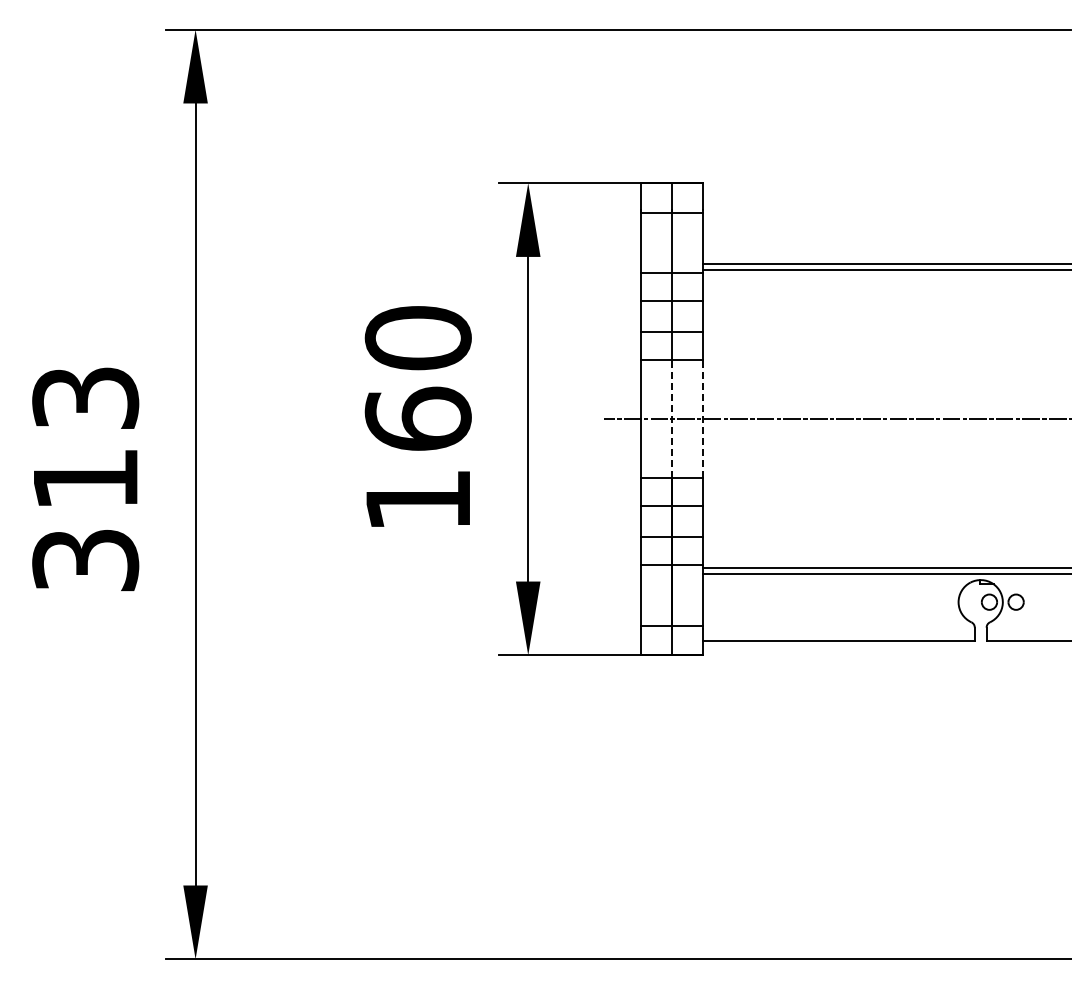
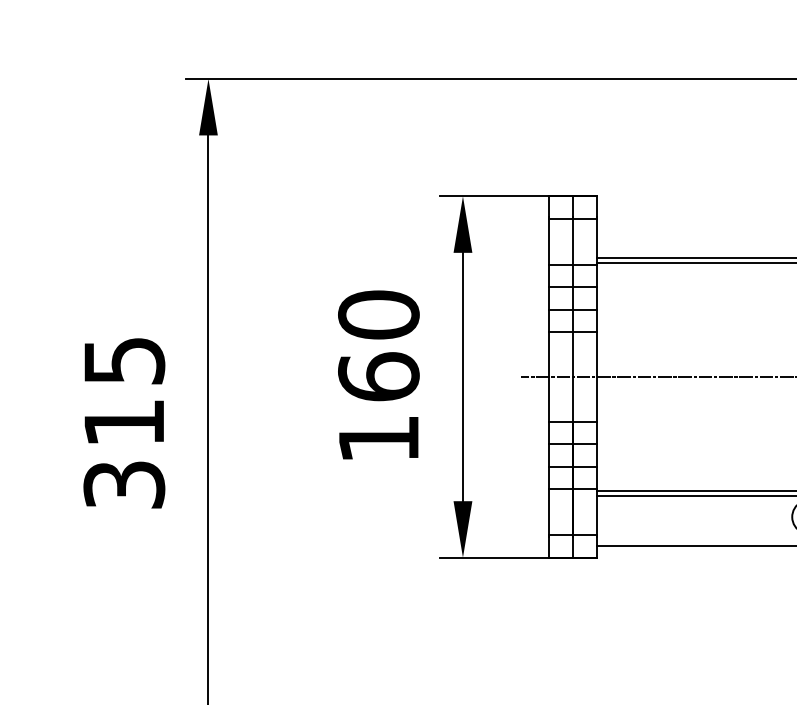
text: (85, 397) -> (124, 360), 313 -> 315
line: (672, 418) -> (573, 376), dashed -> solid
line: (703, 418) -> (597, 376), dashed -> solid

